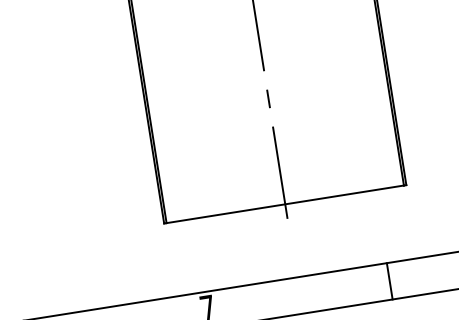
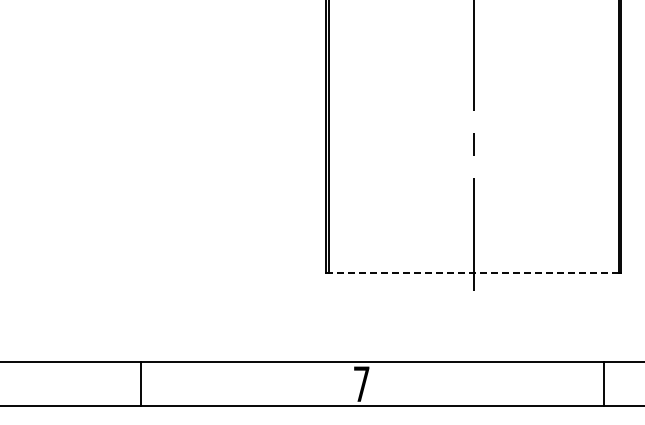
line: (285, 204) -> (473, 273), solid -> dashed
line: (389, 281) -> (603, 384), moved

